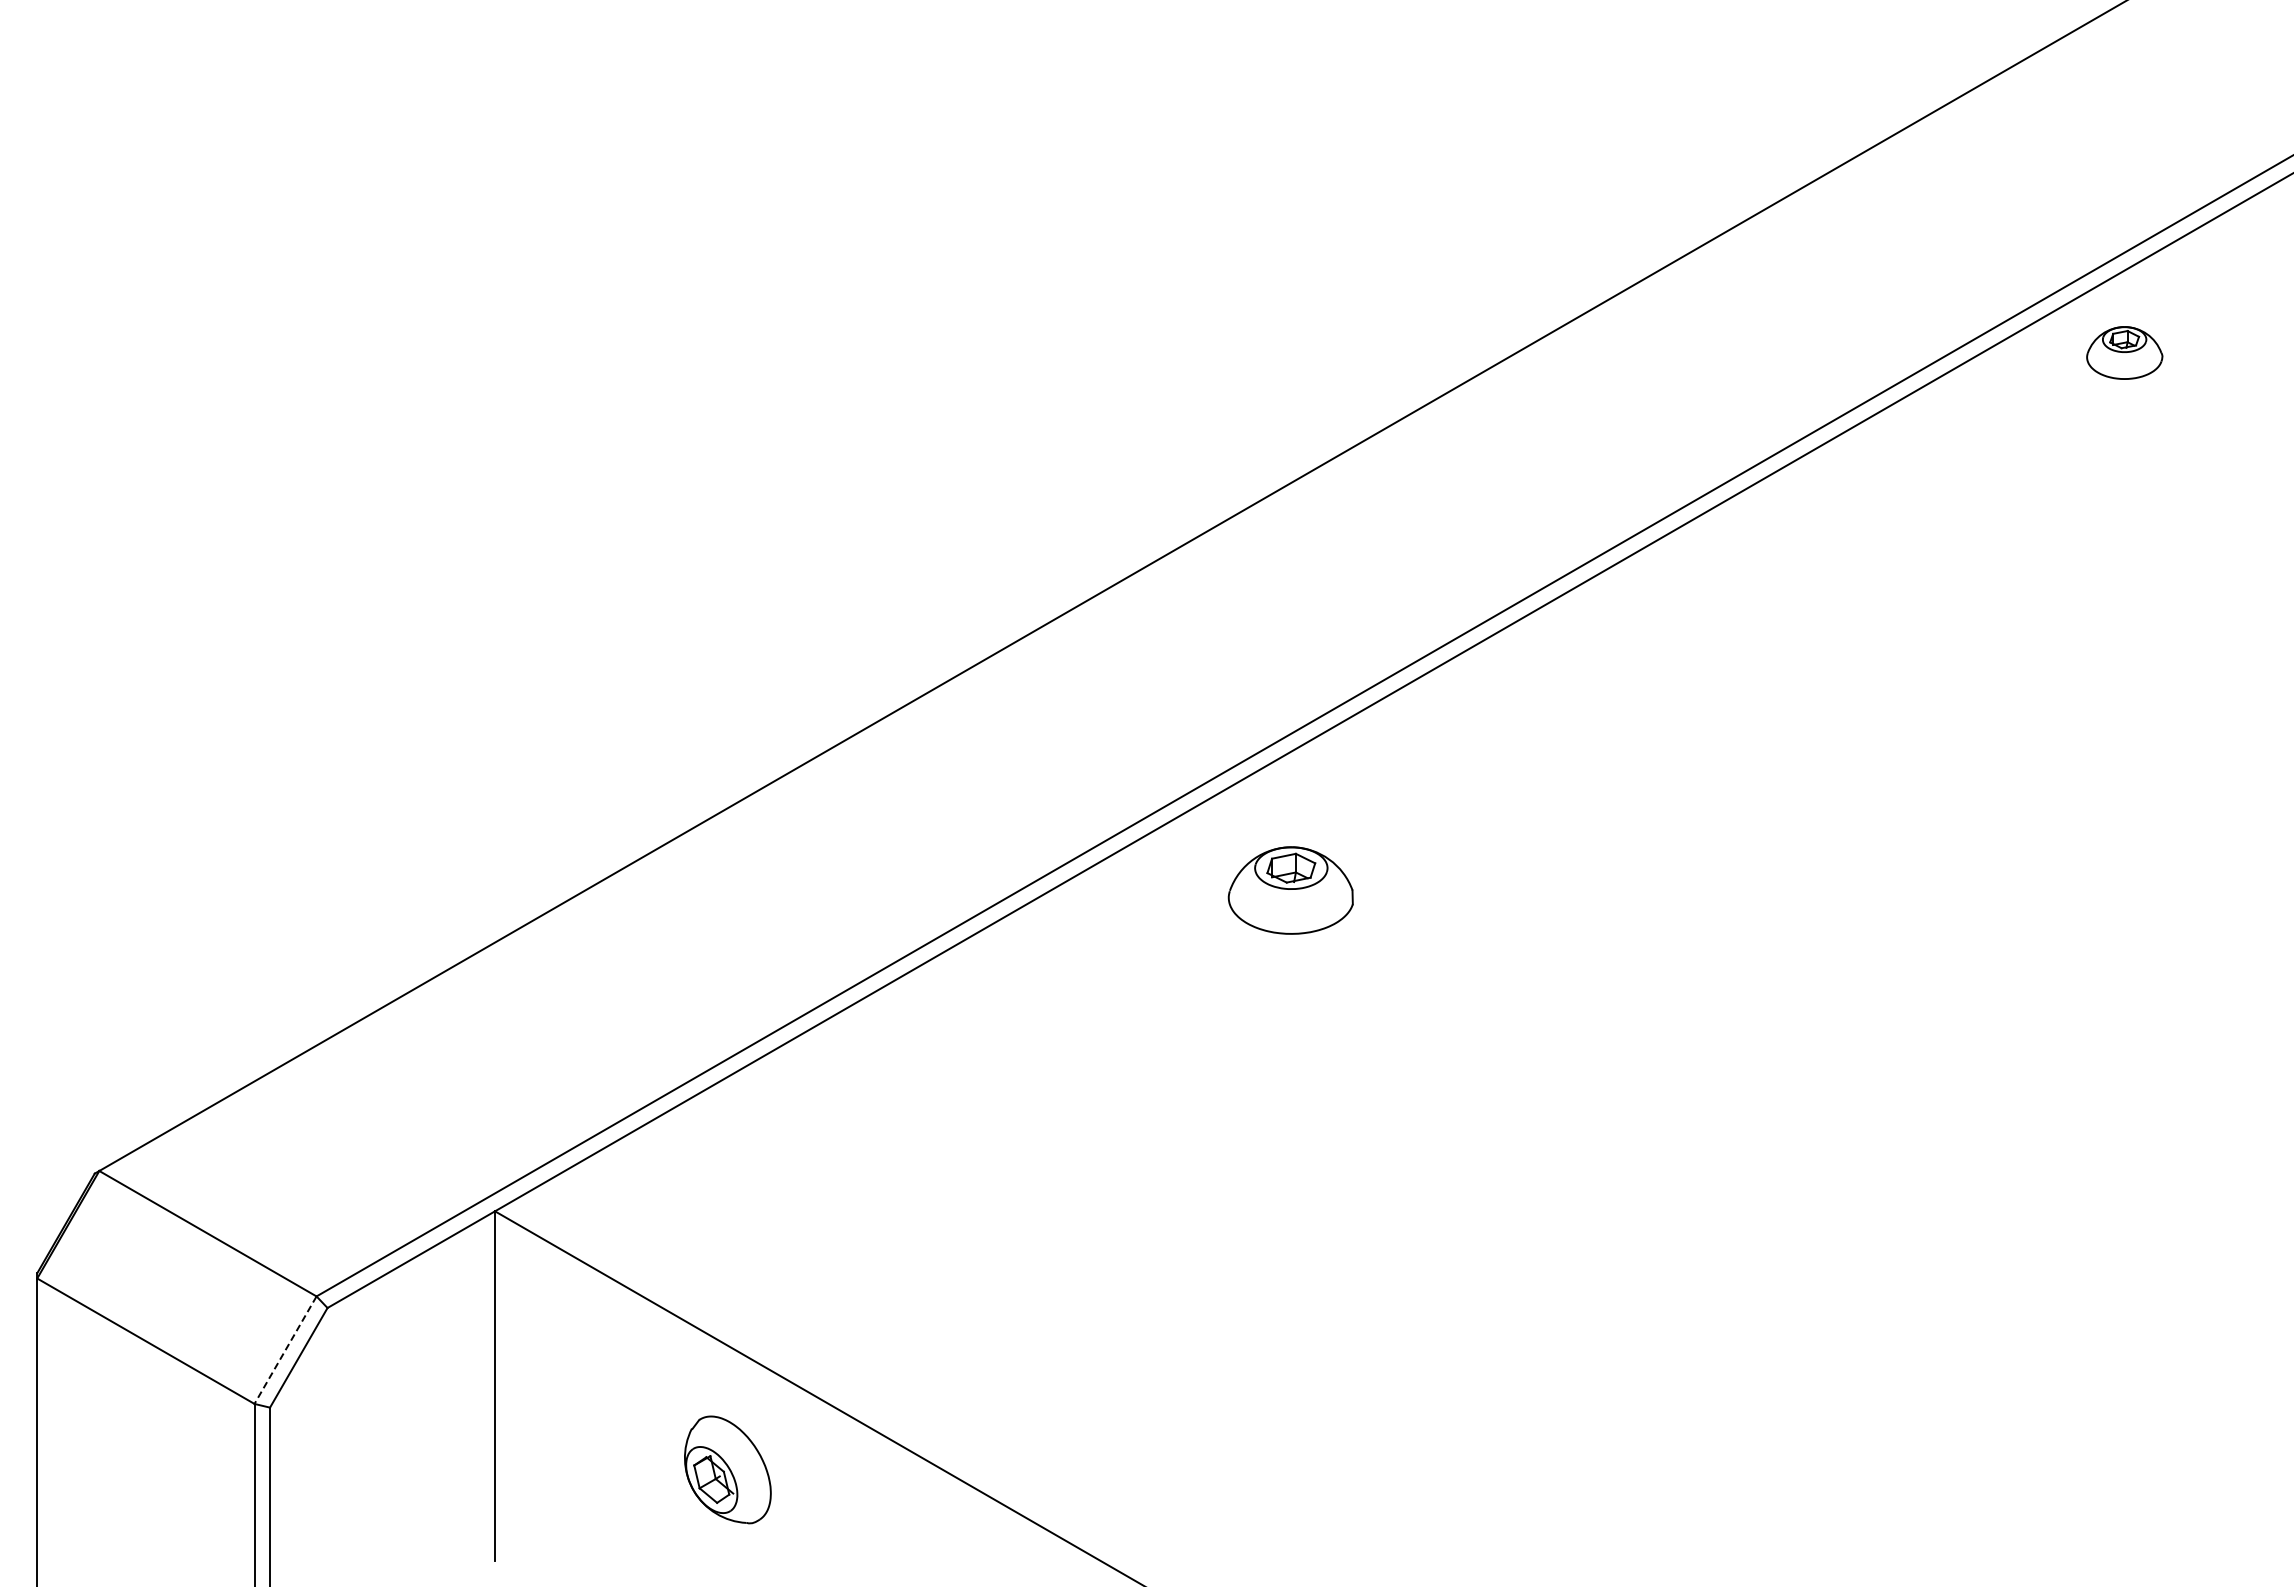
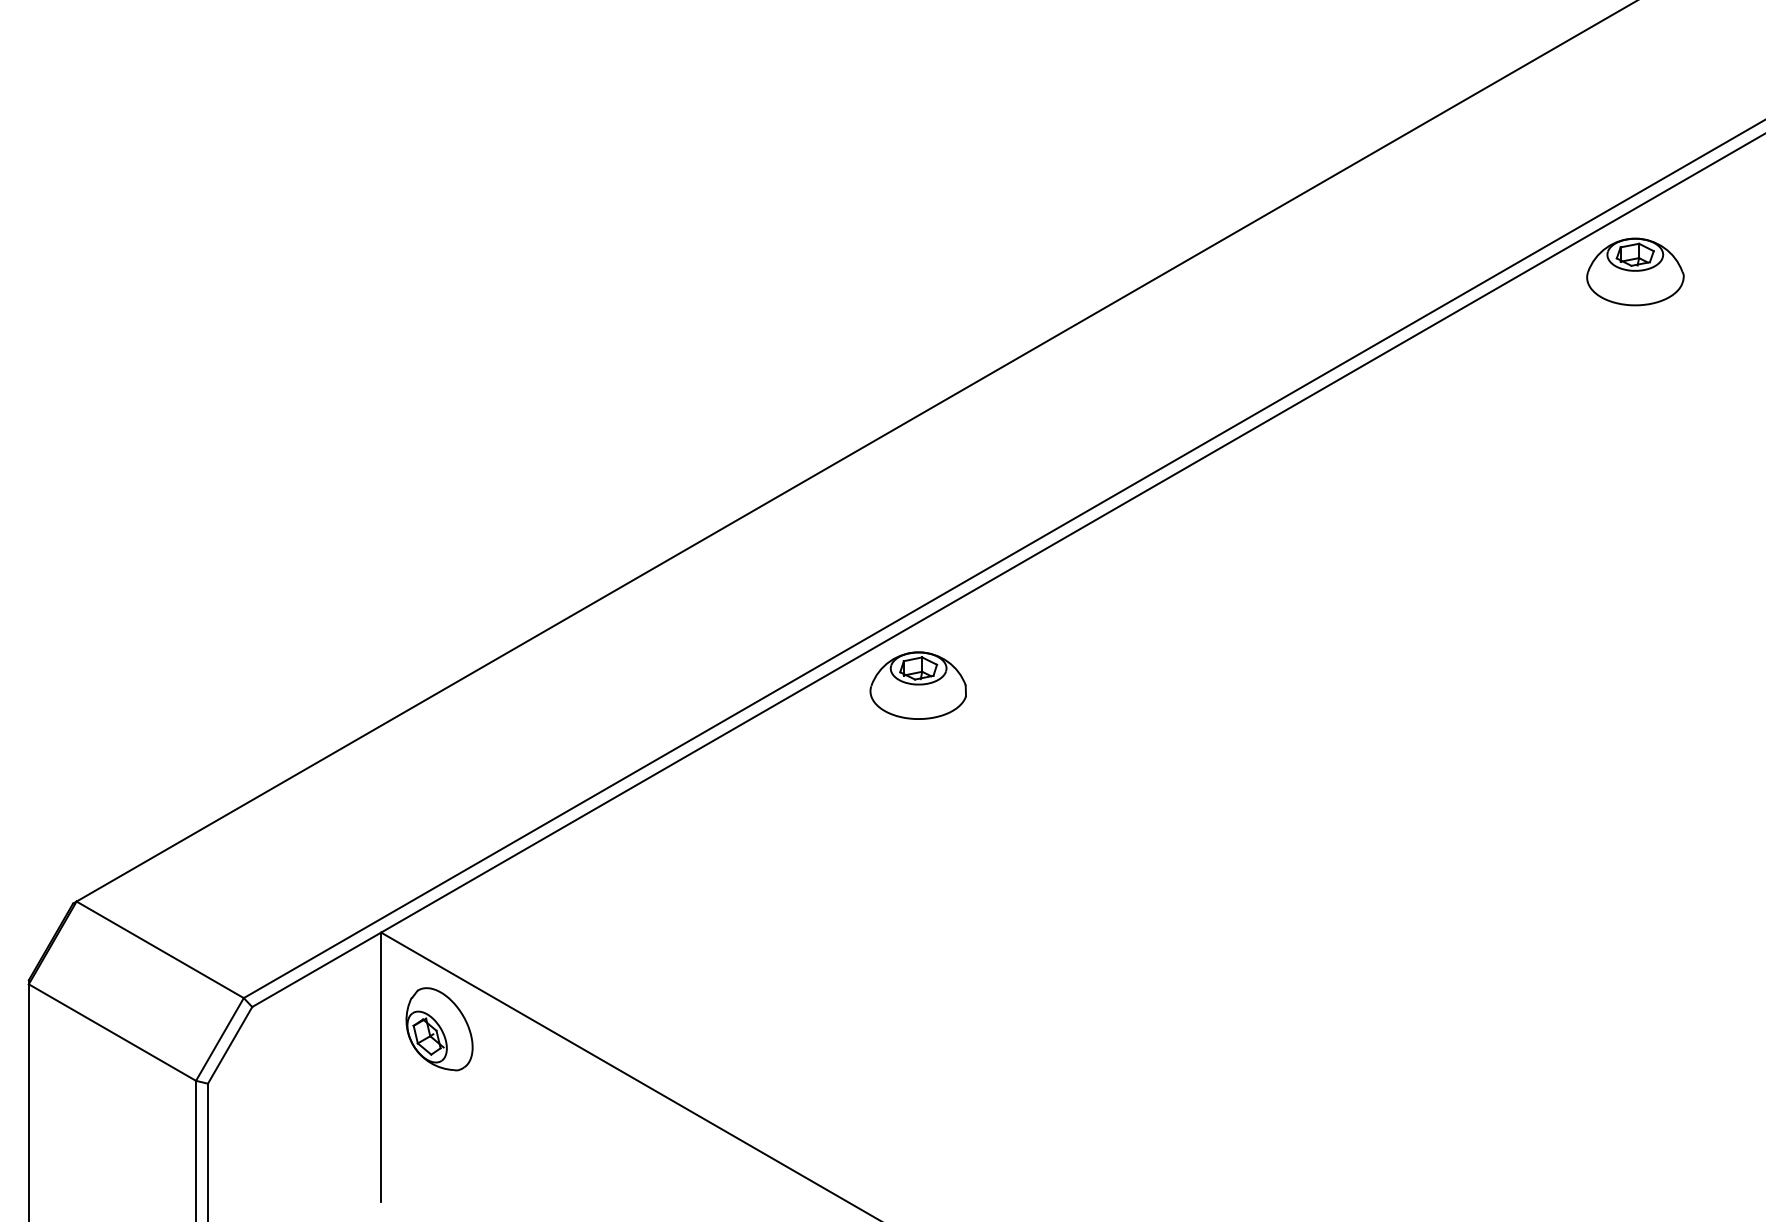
part: (2124, 352) -> (1635, 271), size x1.67
part: (1290, 890) -> (918, 685), moved
line: (285, 1350) -> (219, 1039), dashed -> solid
part: (727, 1469) -> (439, 1028), moved

